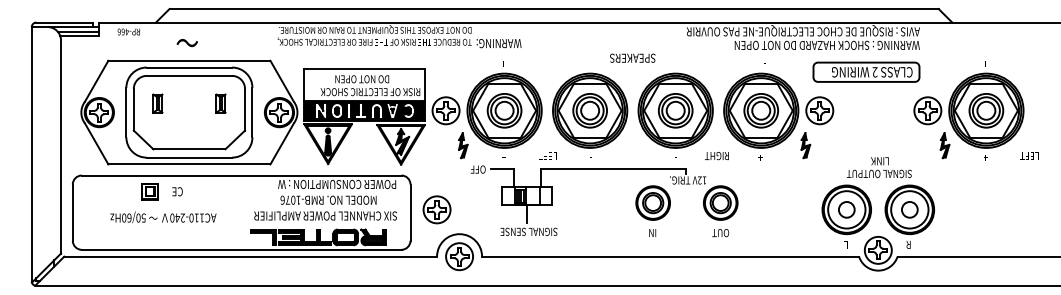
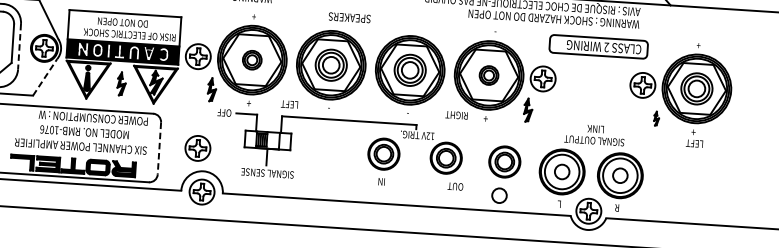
text: (632, 57) -> (349, 17), moved
part: (866, 71) -> (598, 46), moved
part: (504, 110) -> (252, 59), size x0.6
part: (760, 110) -> (488, 75), size x0.6
line: (252, 112) -> (19, 46), solid -> dashed
line: (282, 143) -> (45, 77), solid -> dashed
part: (365, 145) -> (121, 83), added
part: (944, 145) -> (656, 118), size x0.6
text: (1029, 155) -> (694, 143), moved
text: (716, 156) -> (456, 115), moved
part: (783, 202) -> (504, 161), added
part: (436, 209) -> (197, 148), moved
line: (410, 213) -> (159, 149), solid -> dashed
text: (720, 233) -> (455, 186), moved
circle: (780, 239) -> (499, 195), added

